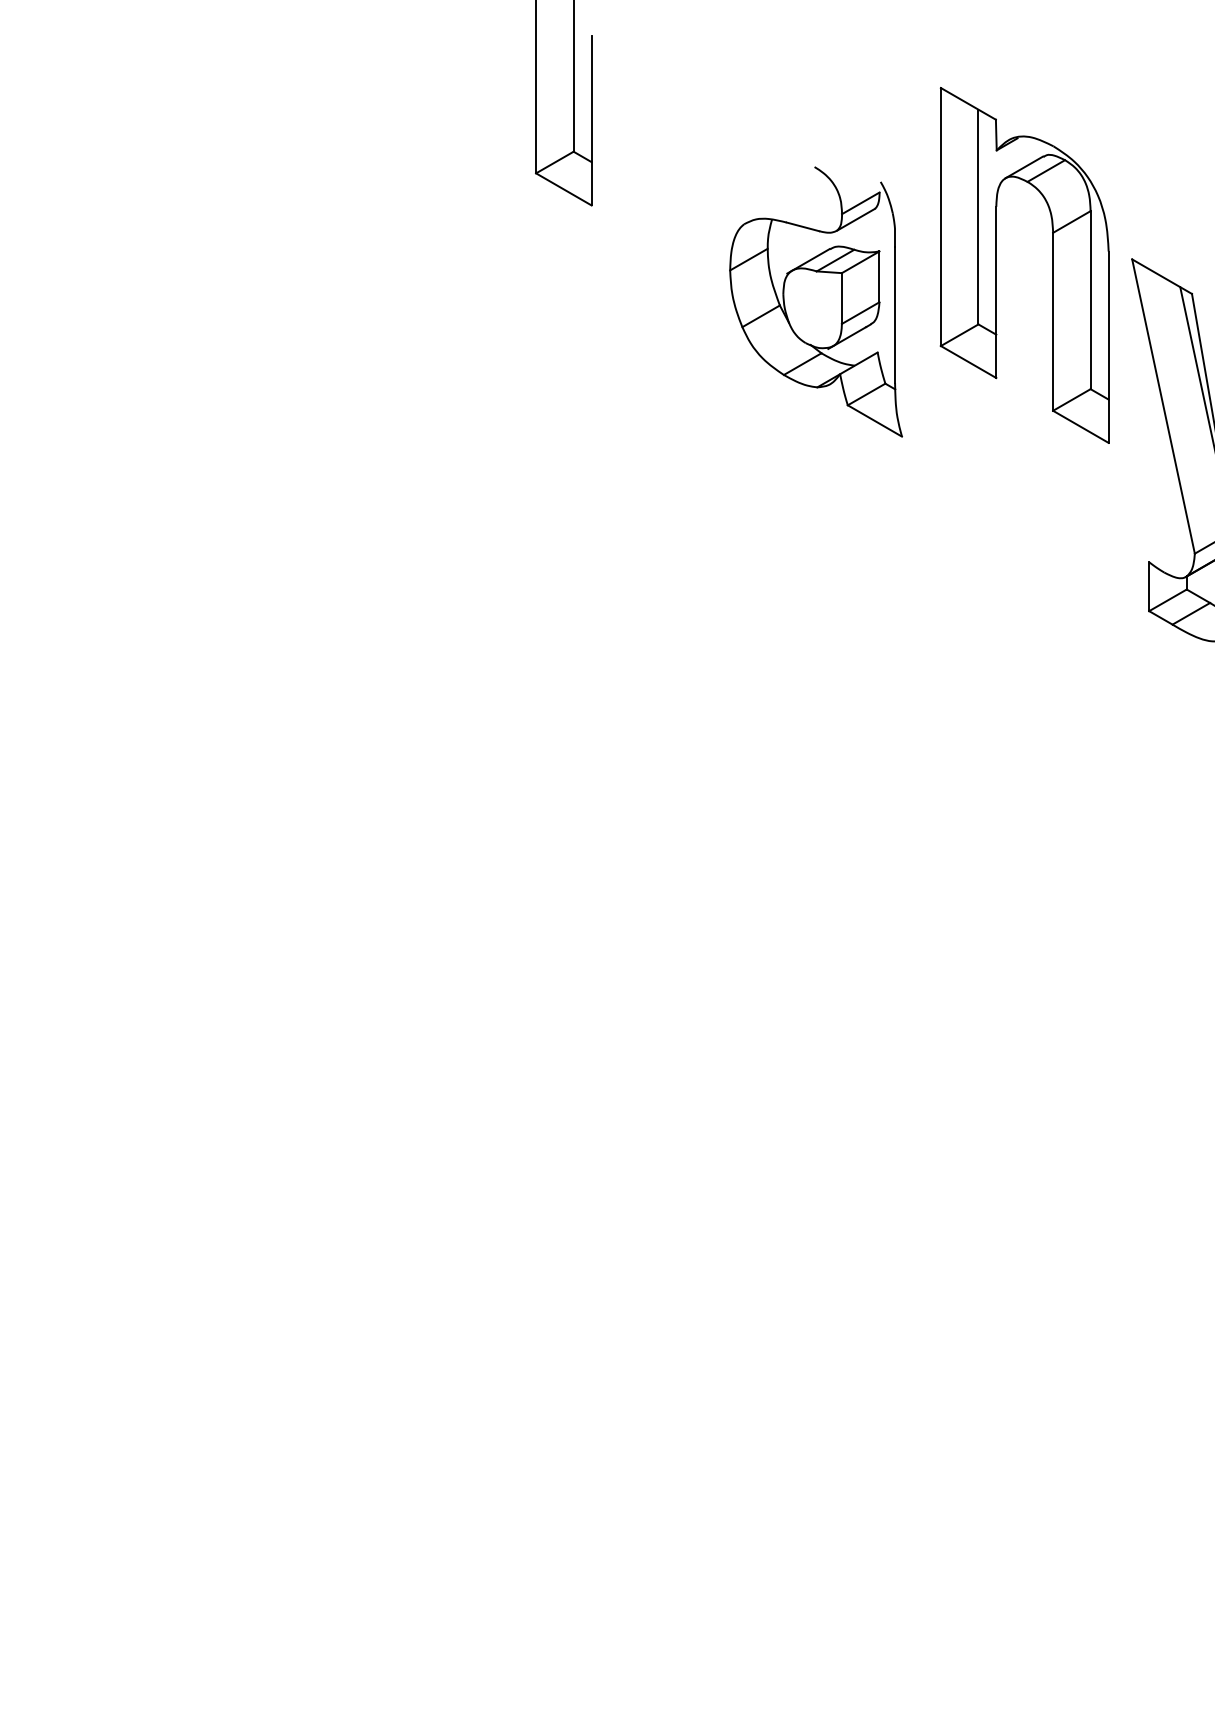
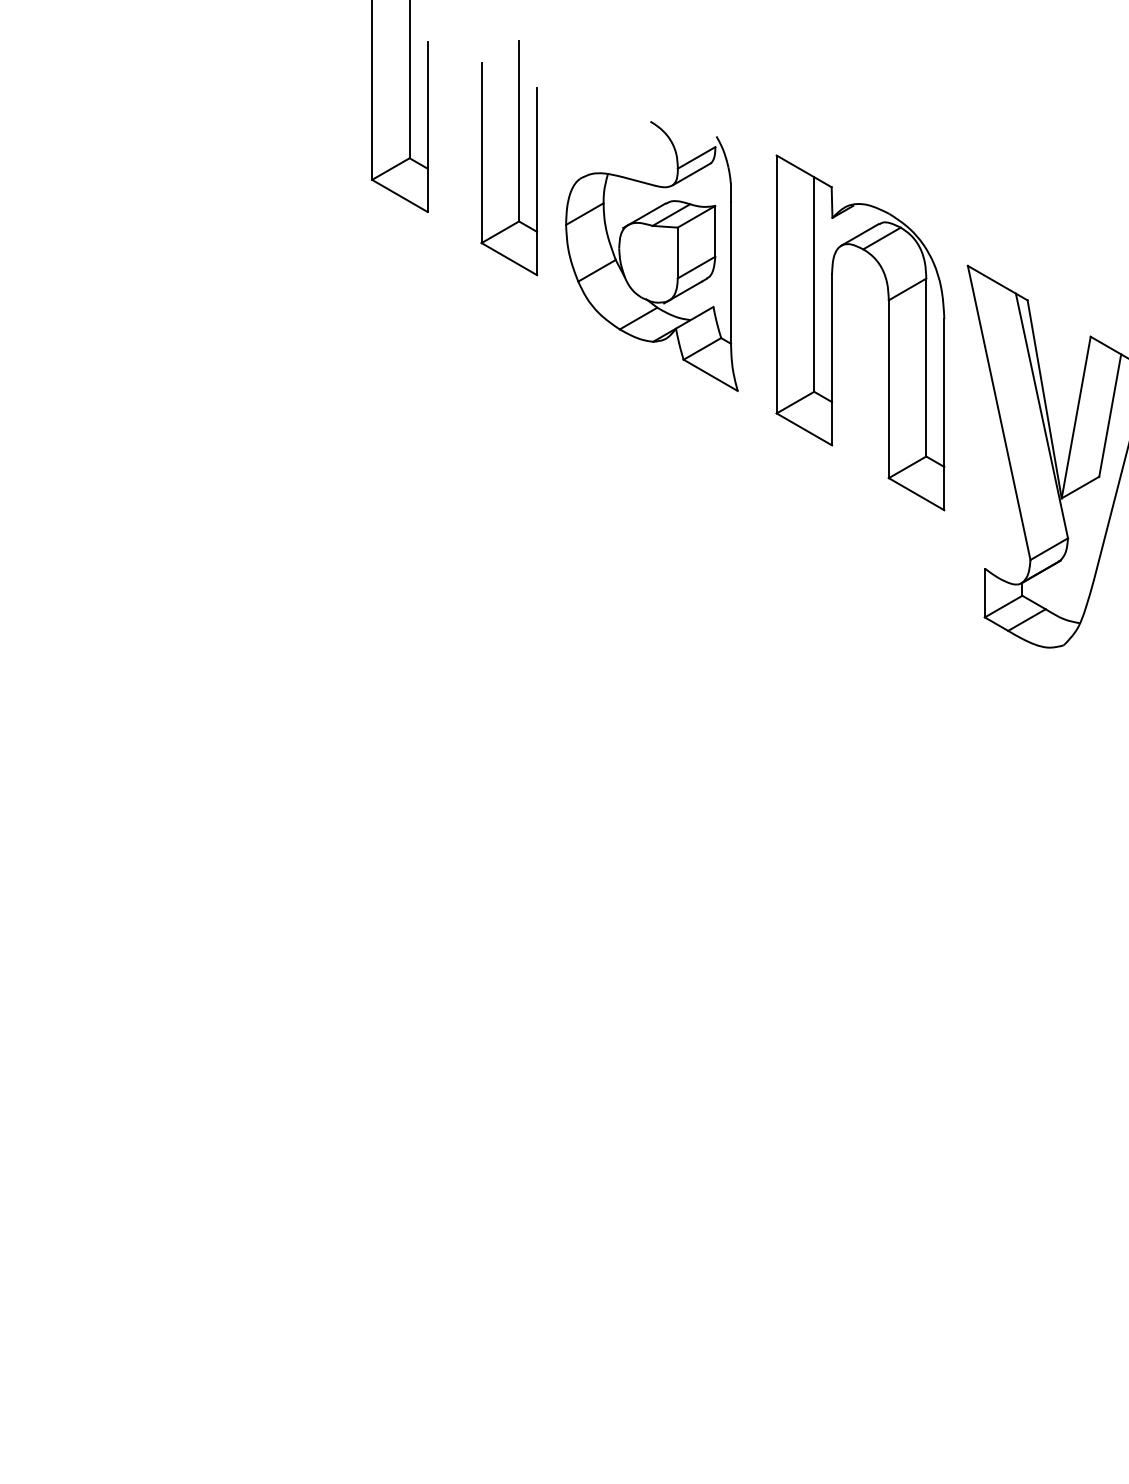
part: (682, 151) -> (518, 158), added
part: (996, 265) -> (832, 332), moved
part: (815, 301) -> (651, 255), moved

